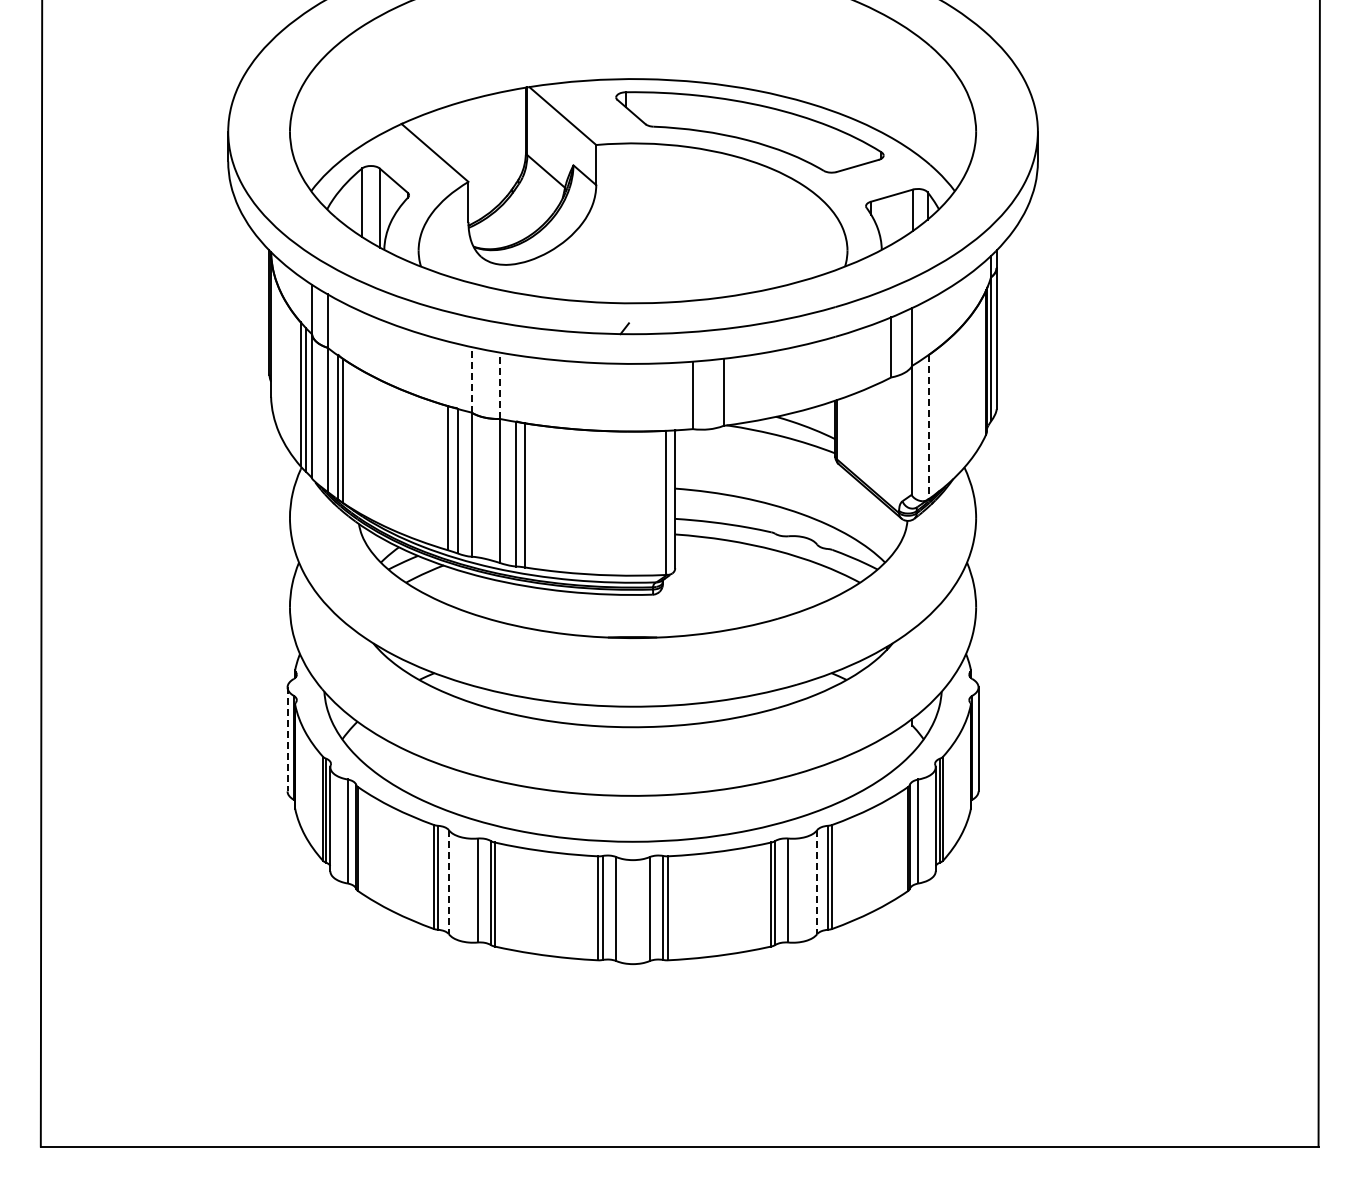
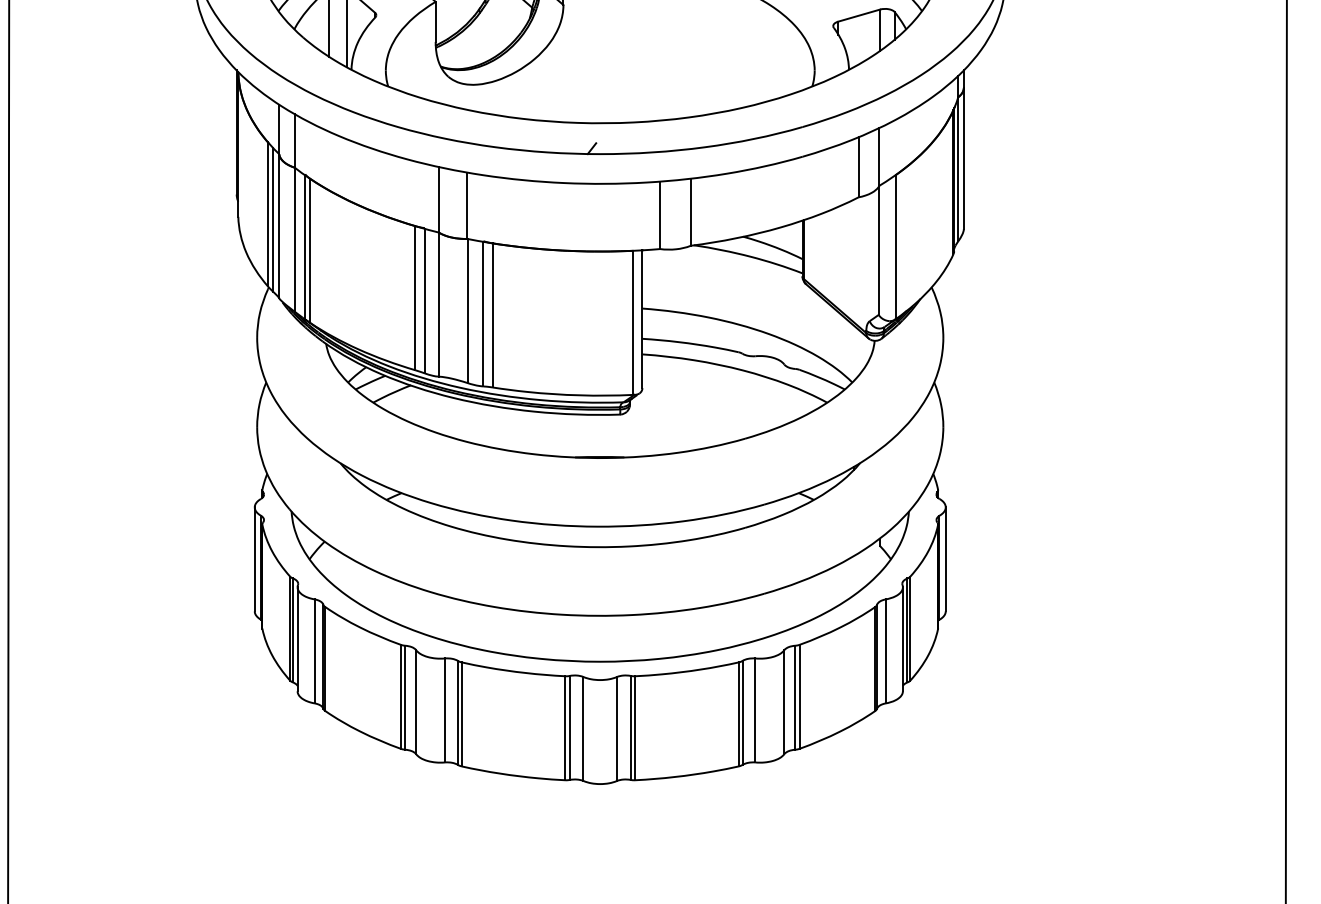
line: (471, 379) -> (438, 199), dashed -> solid
line: (500, 385) -> (467, 205), dashed -> solid
line: (928, 427) -> (895, 247), dashed -> solid
line: (287, 739) -> (254, 559), dashed -> solid
line: (448, 882) -> (415, 702), dashed -> solid
line: (817, 882) -> (784, 702), dashed -> solid

